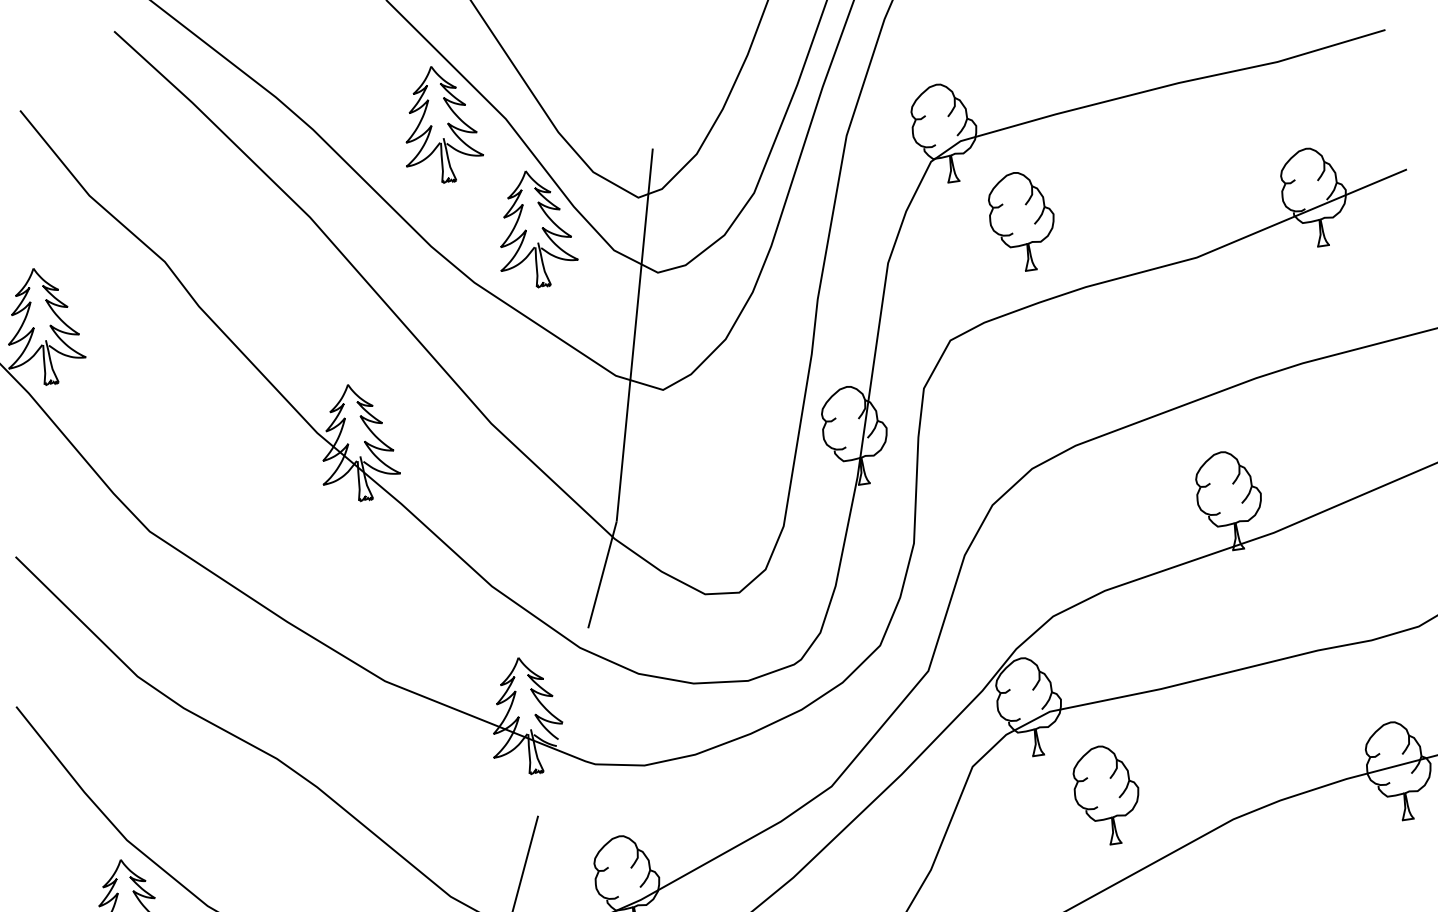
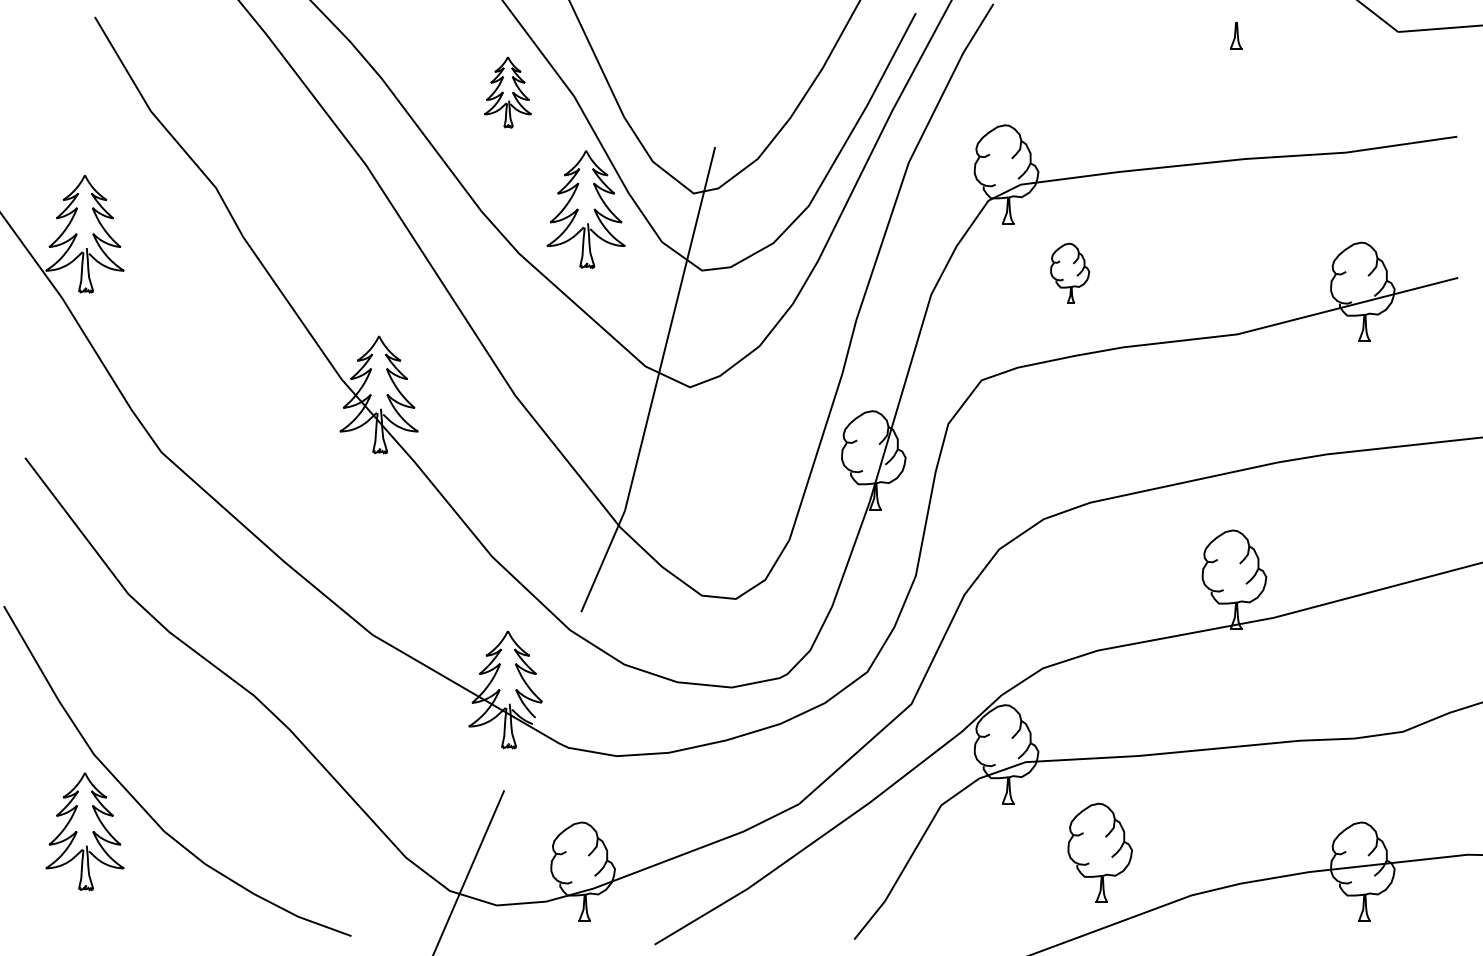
part: (439, 124) -> (507, 92), size x0.6
part: (1021, 221) -> (1069, 273), size x0.6
part: (1106, 794) -> (1099, 852), moved

